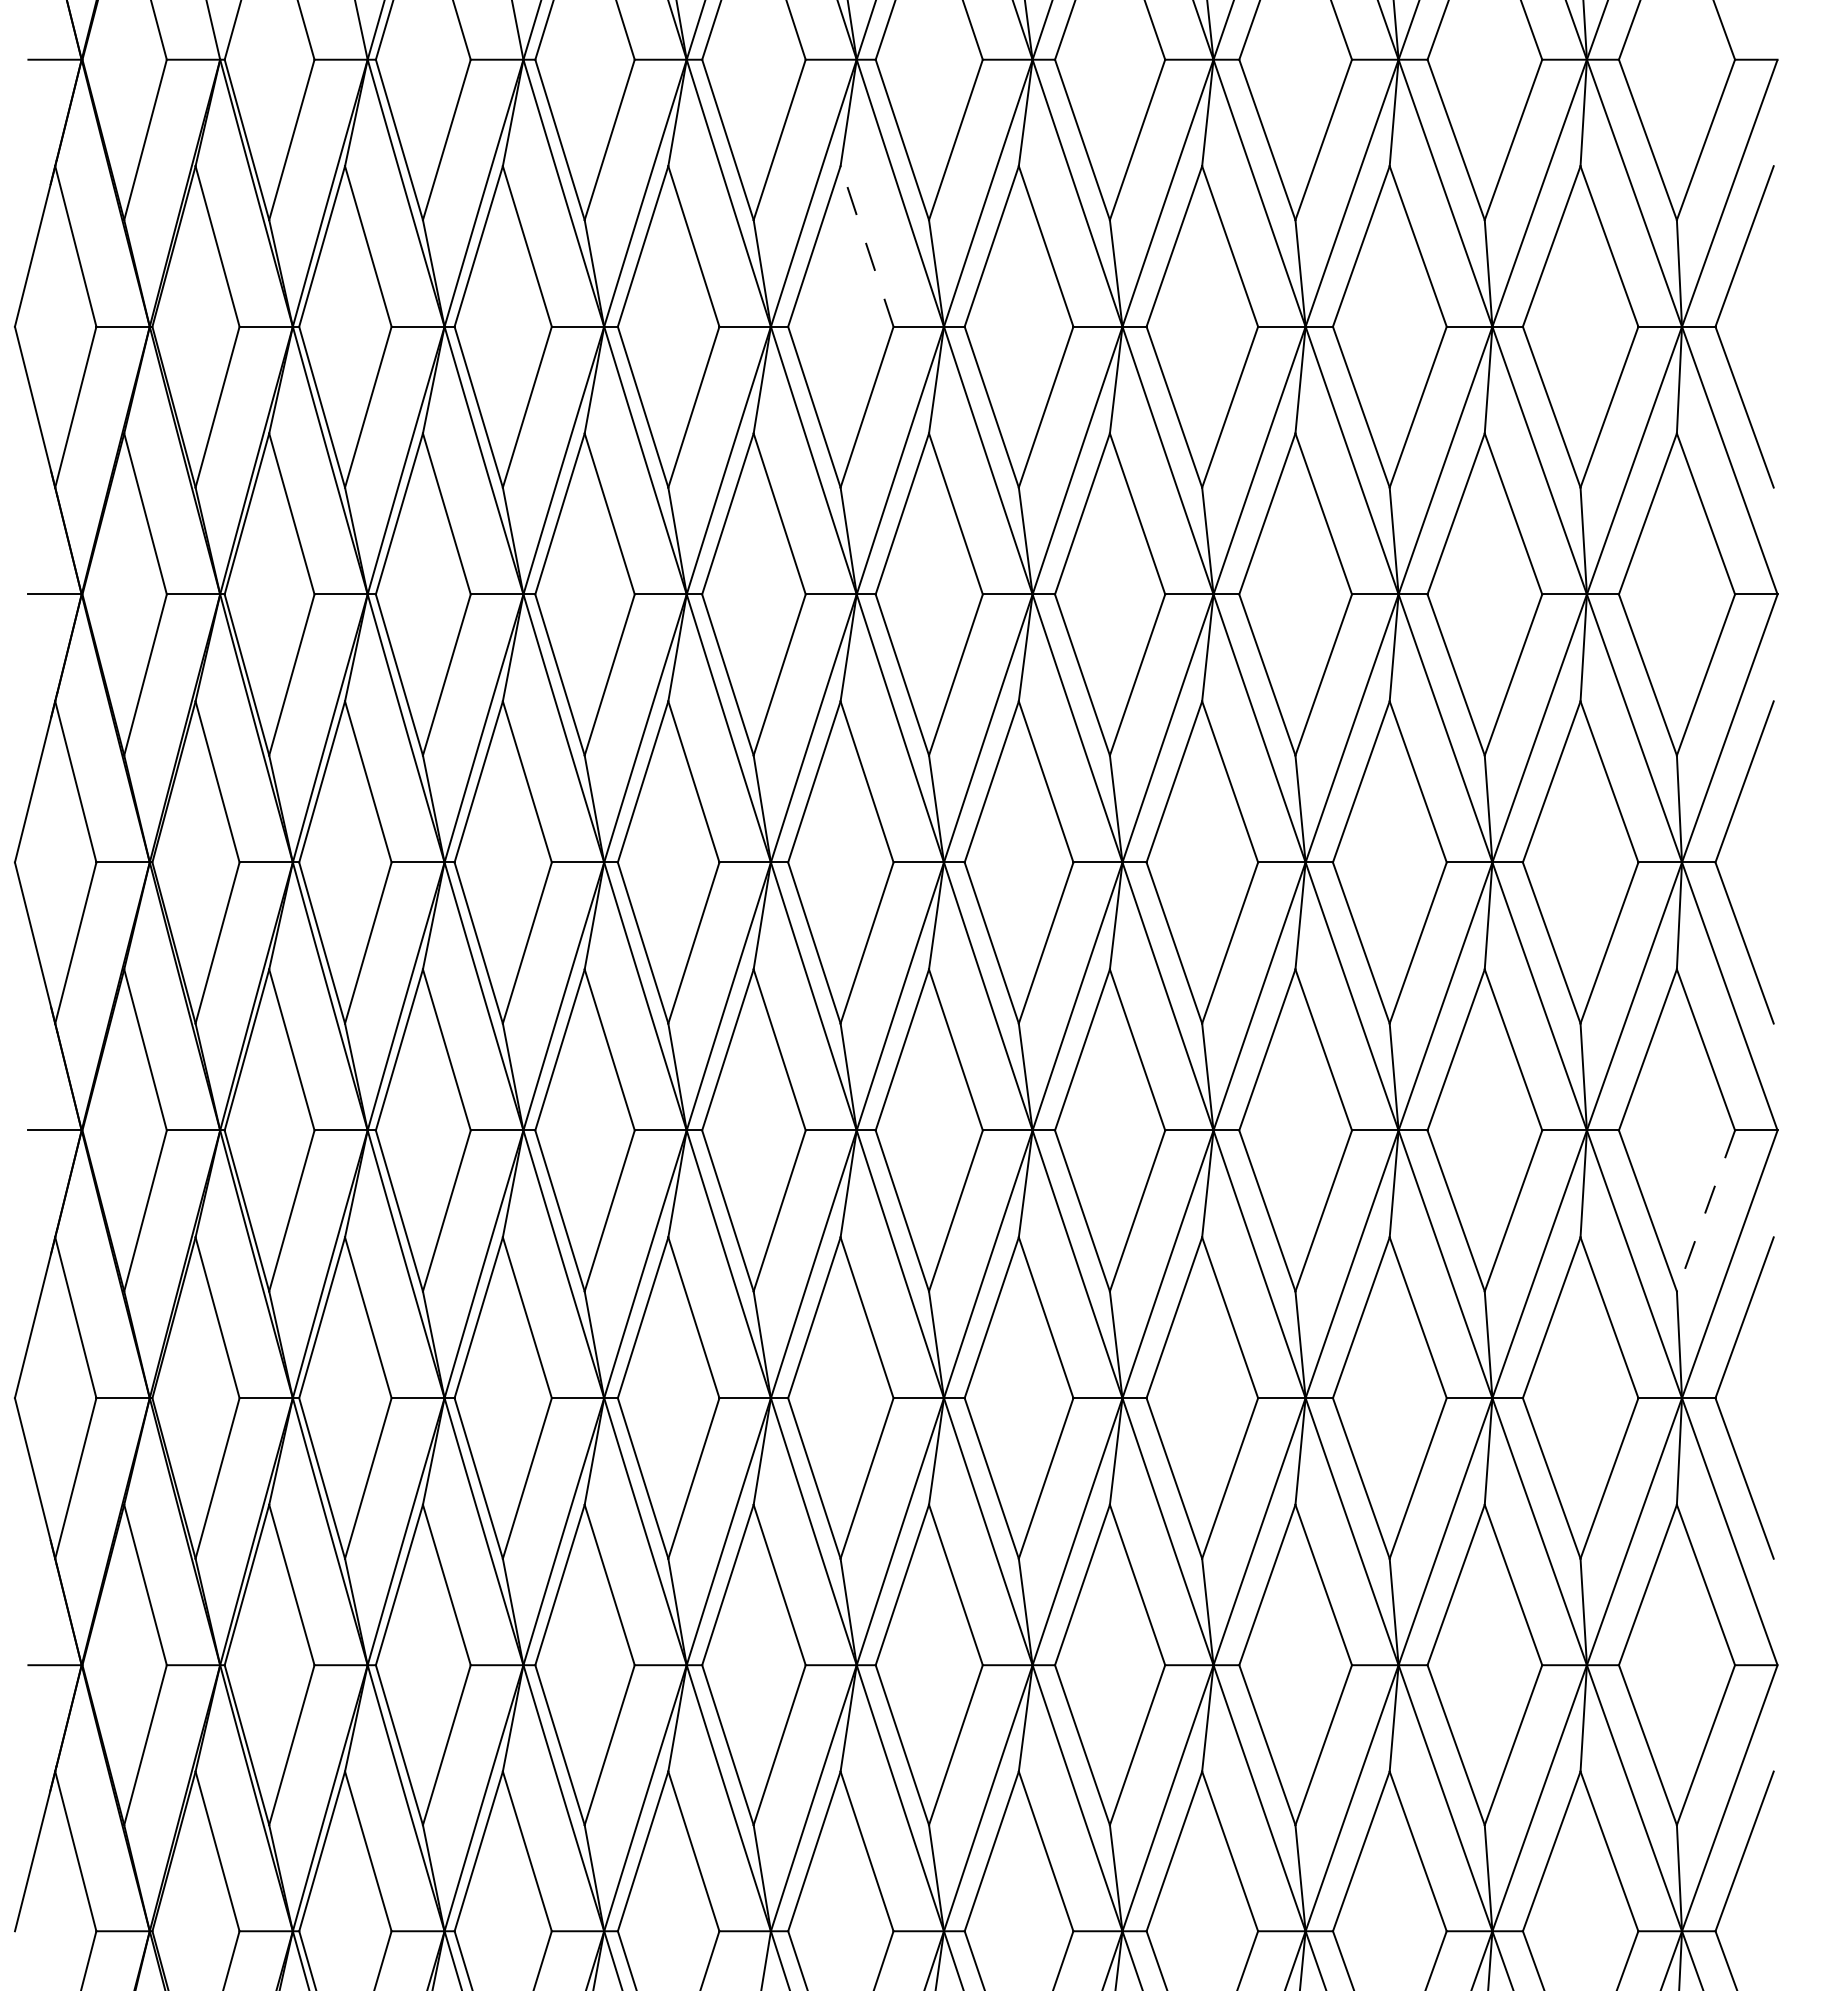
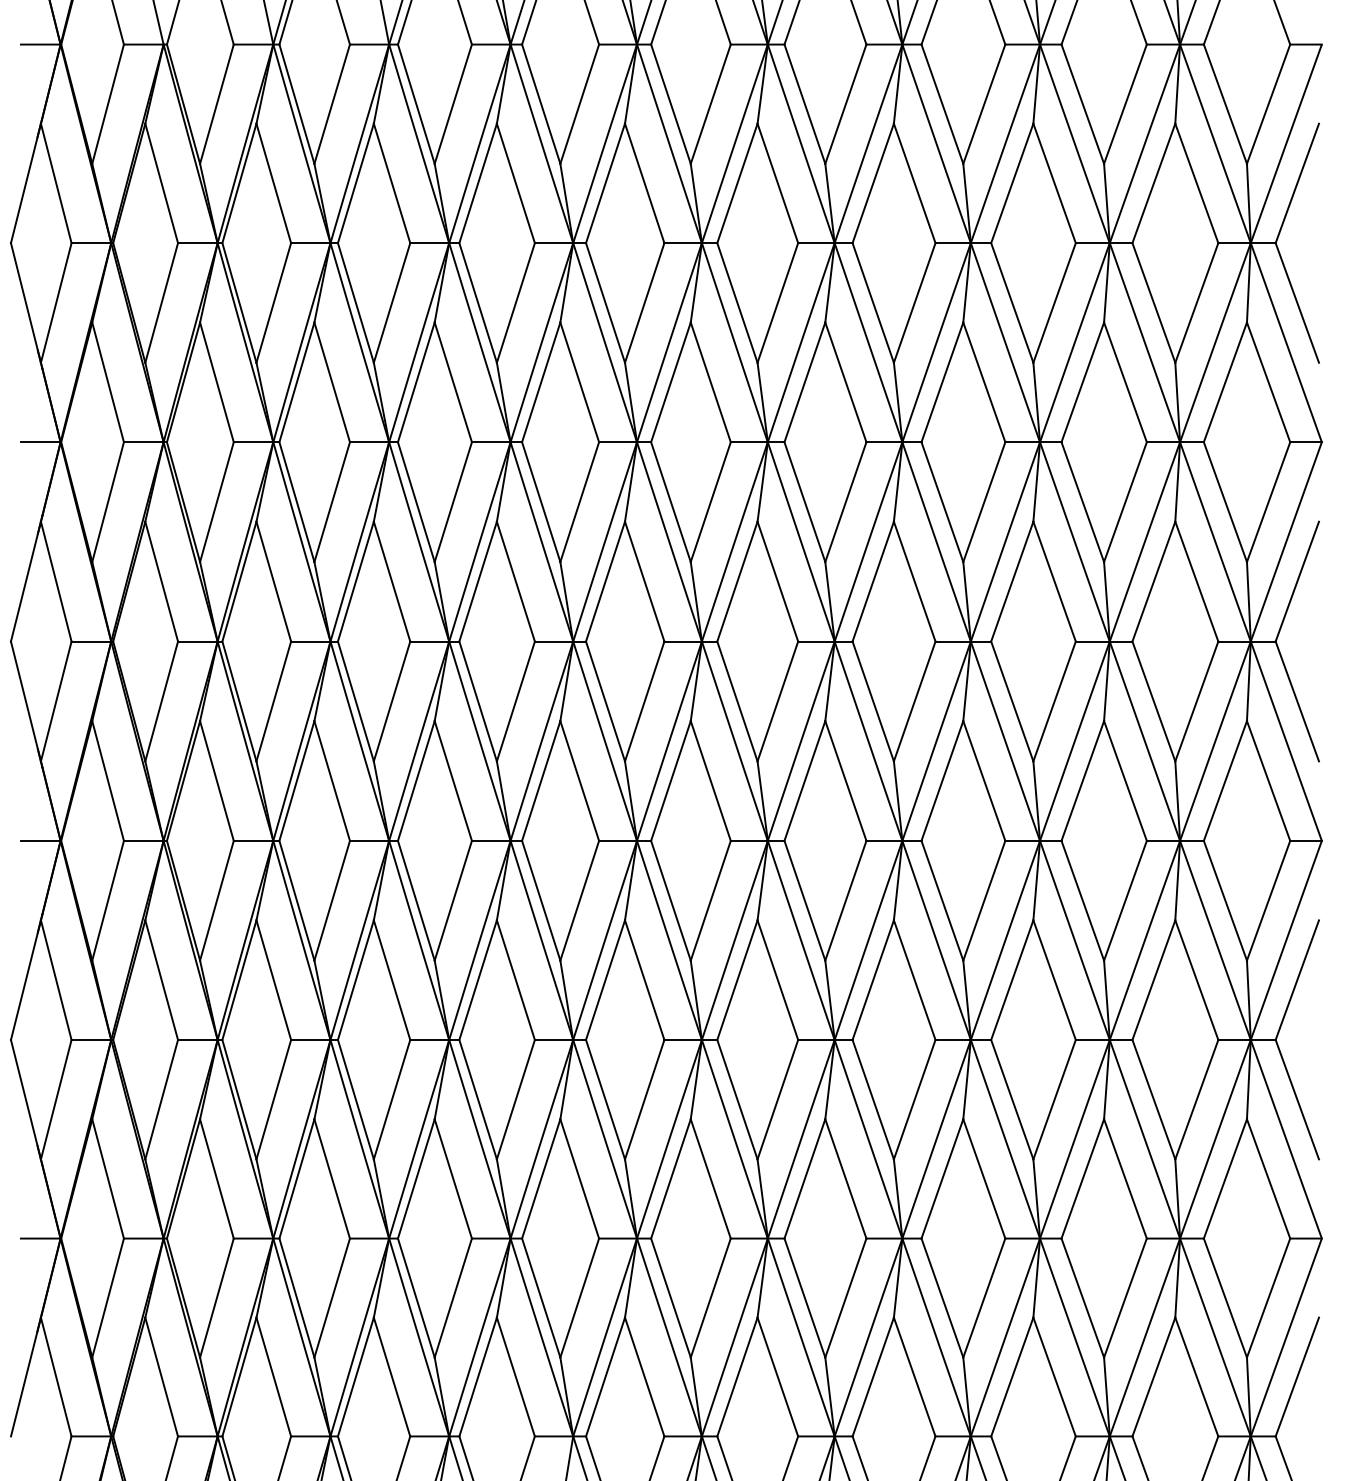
line: (867, 246) -> (645, 183), dashed -> solid
line: (1705, 1210) -> (1268, 900), dashed -> solid

